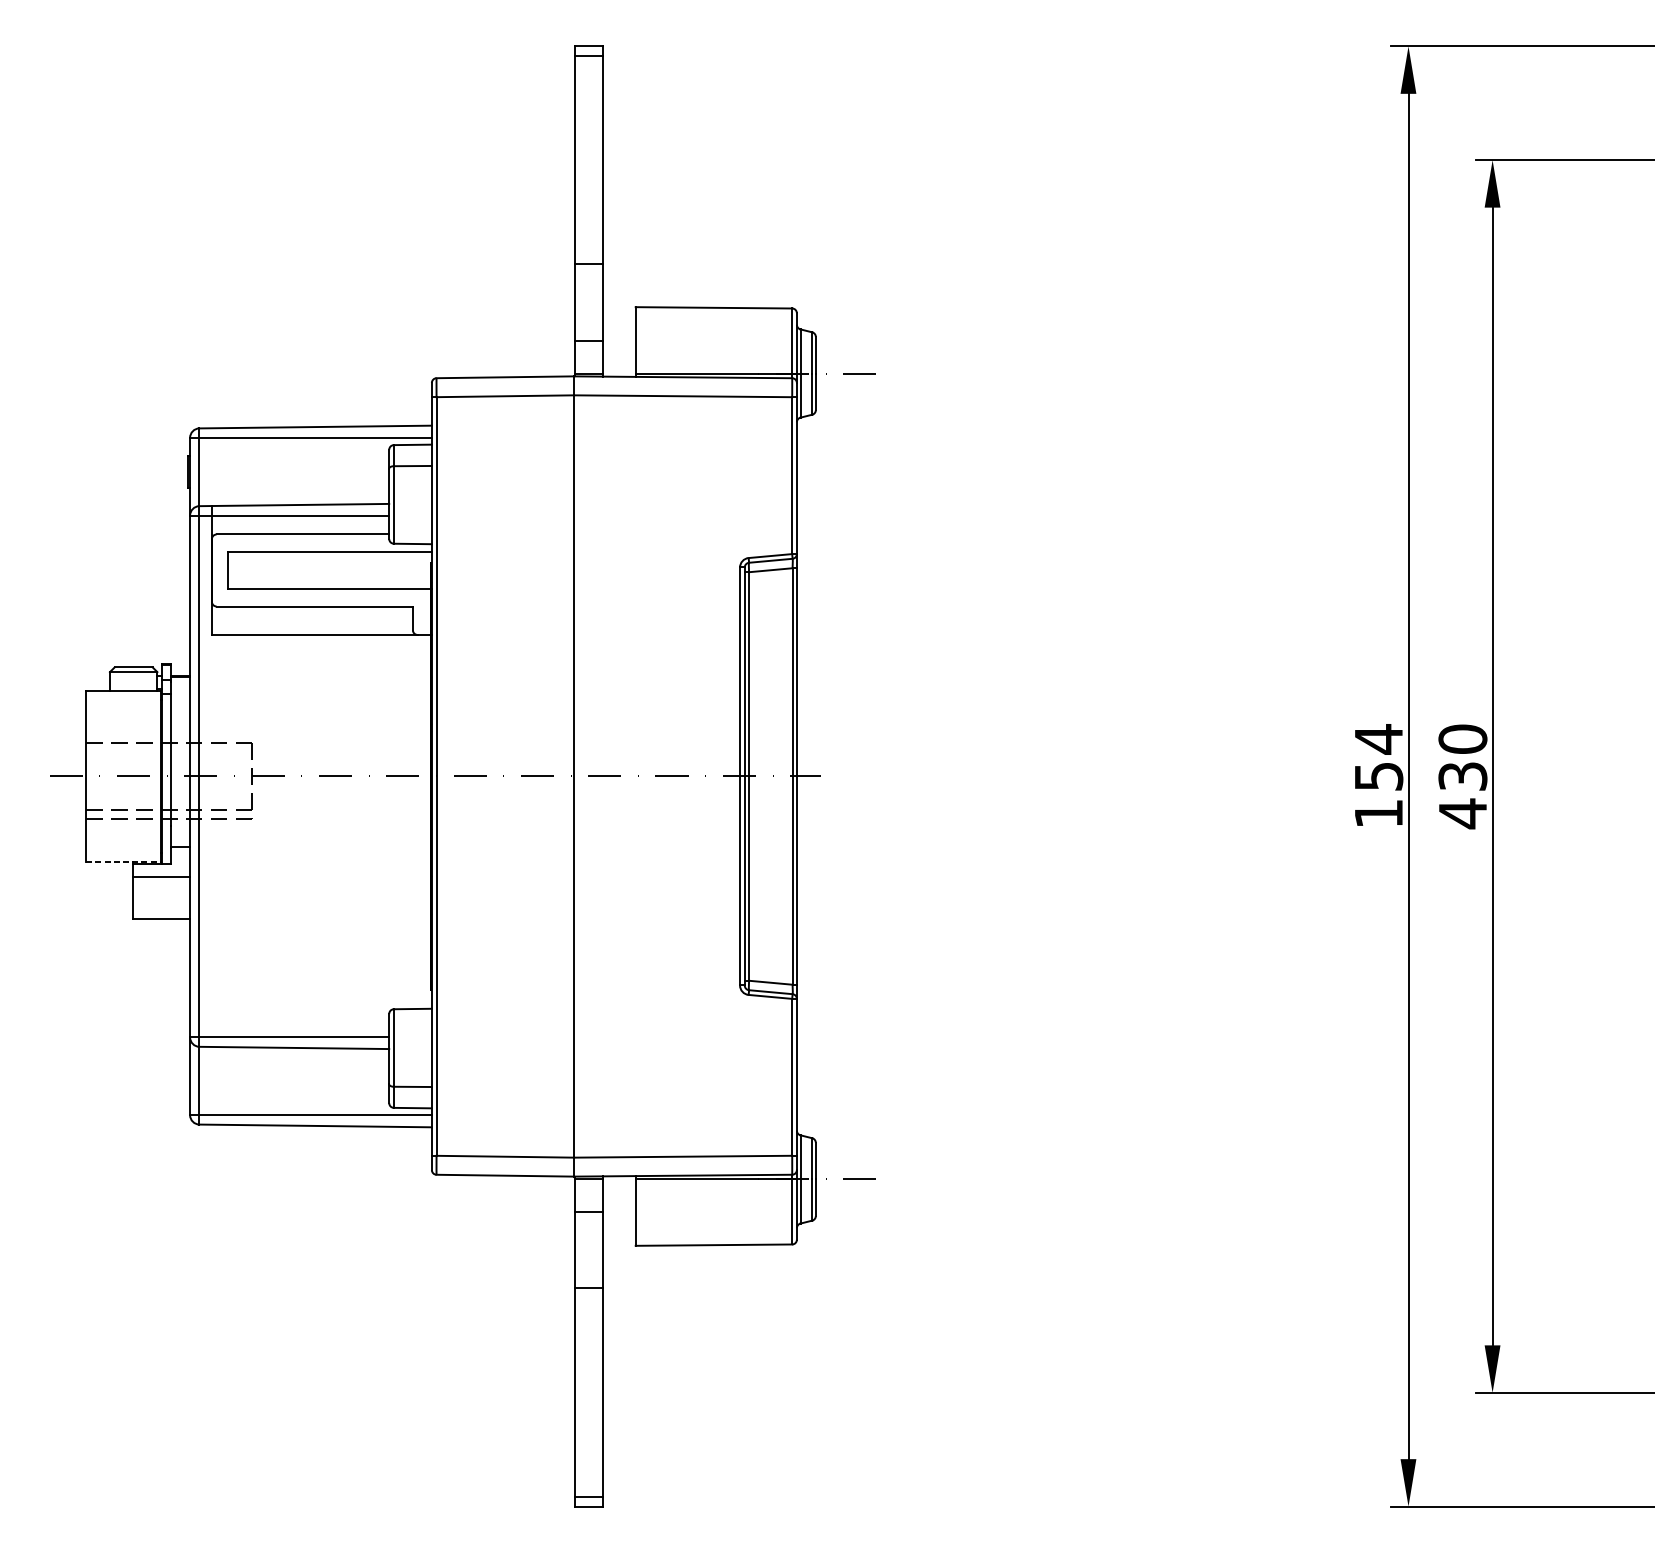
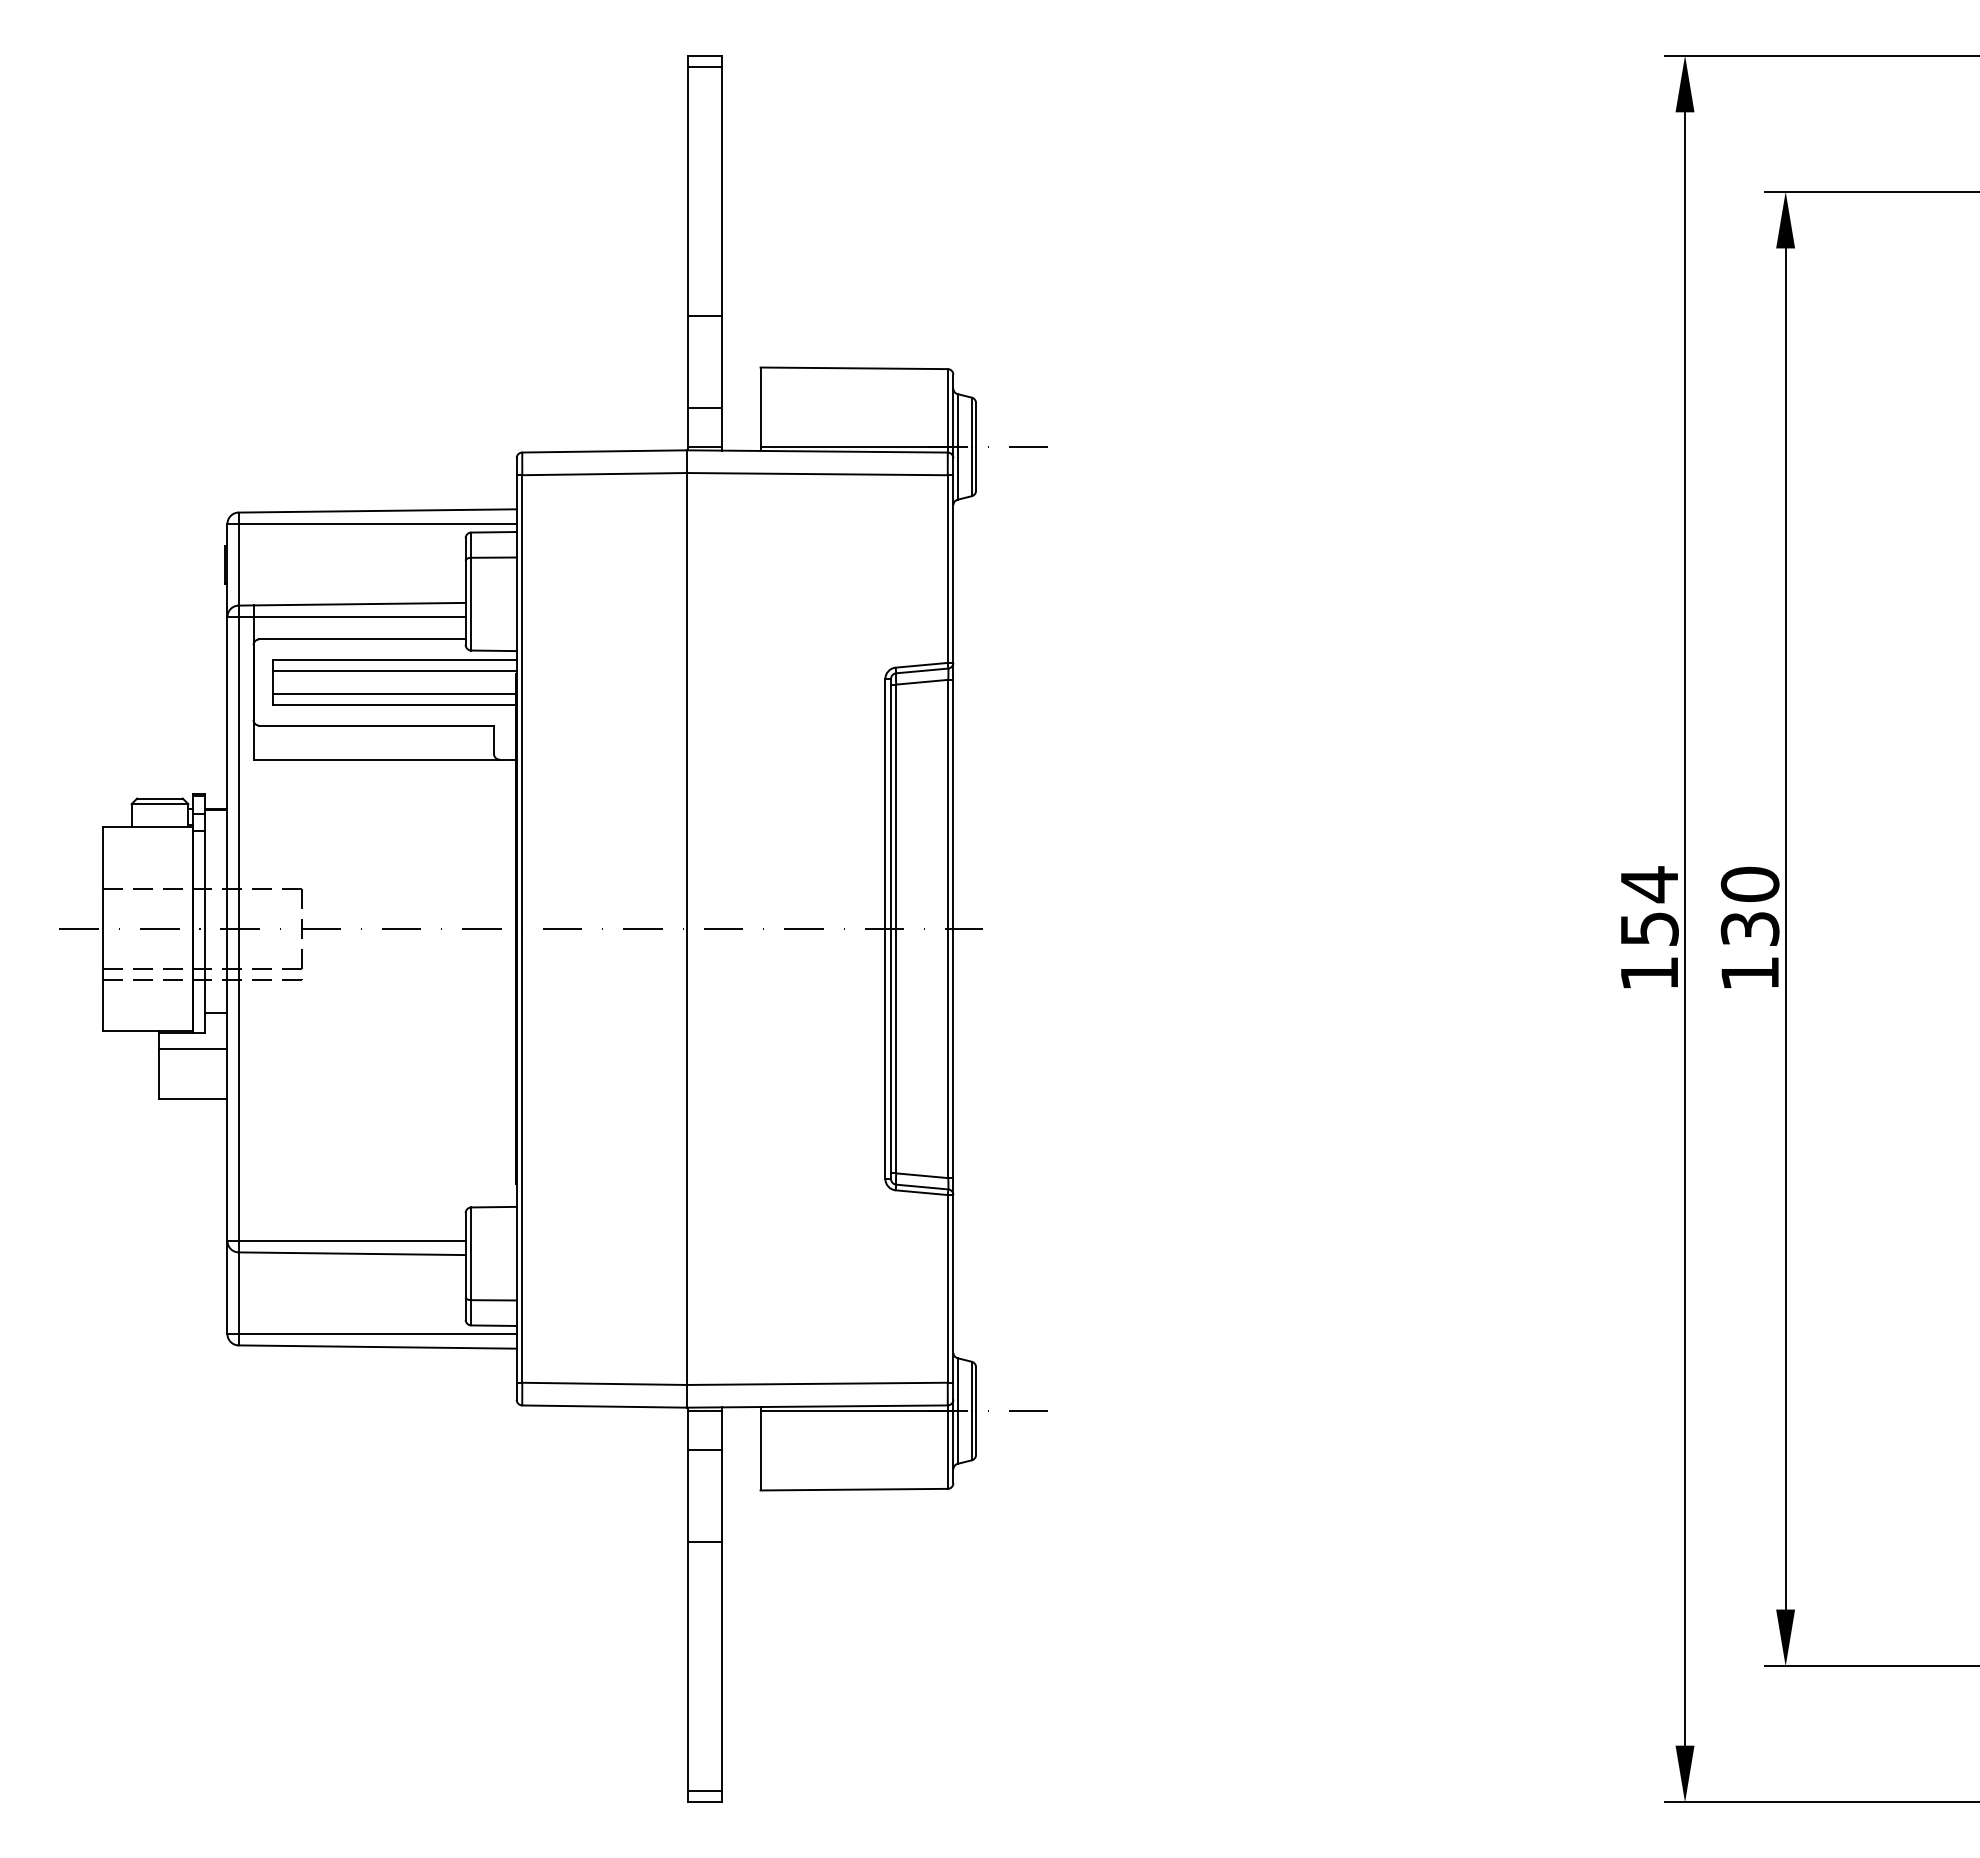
line: (329, 561) -> (394, 671), added
line: (329, 579) -> (394, 693), added
text: (1462, 813) -> (1749, 973), 430 -> 130
line: (124, 862) -> (148, 1031), dashed -> solid

